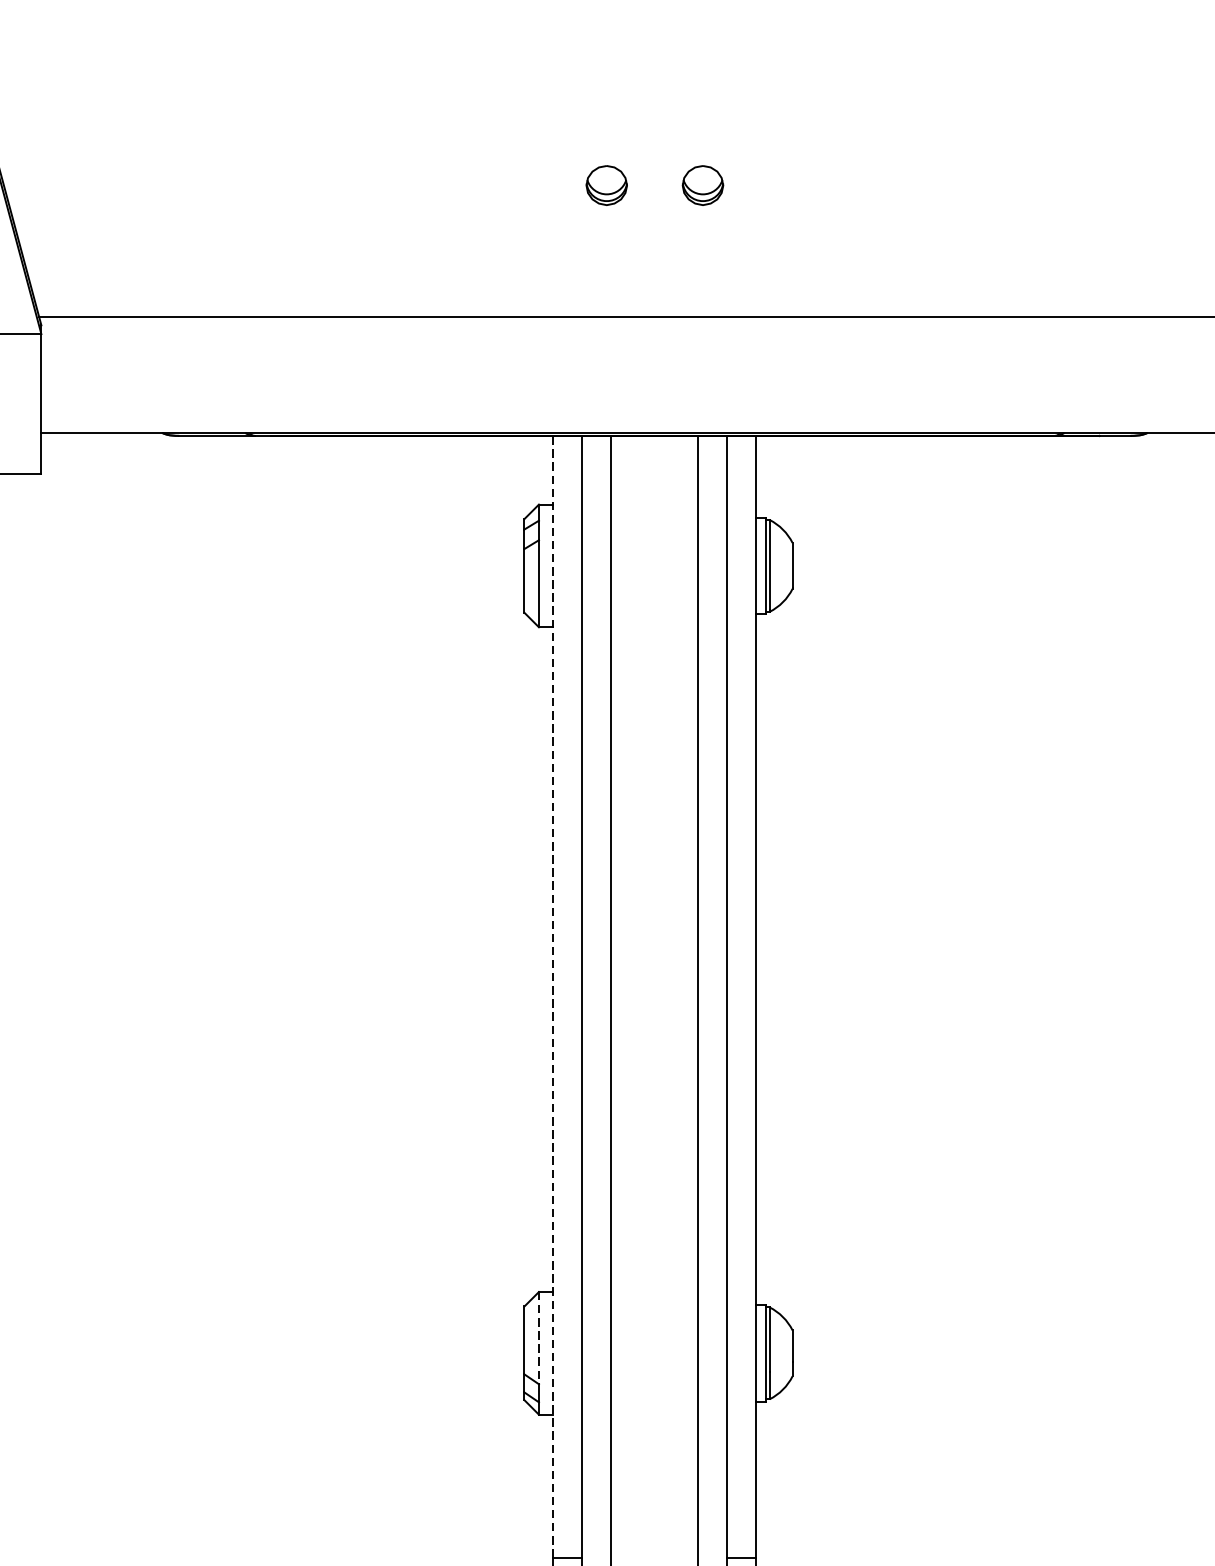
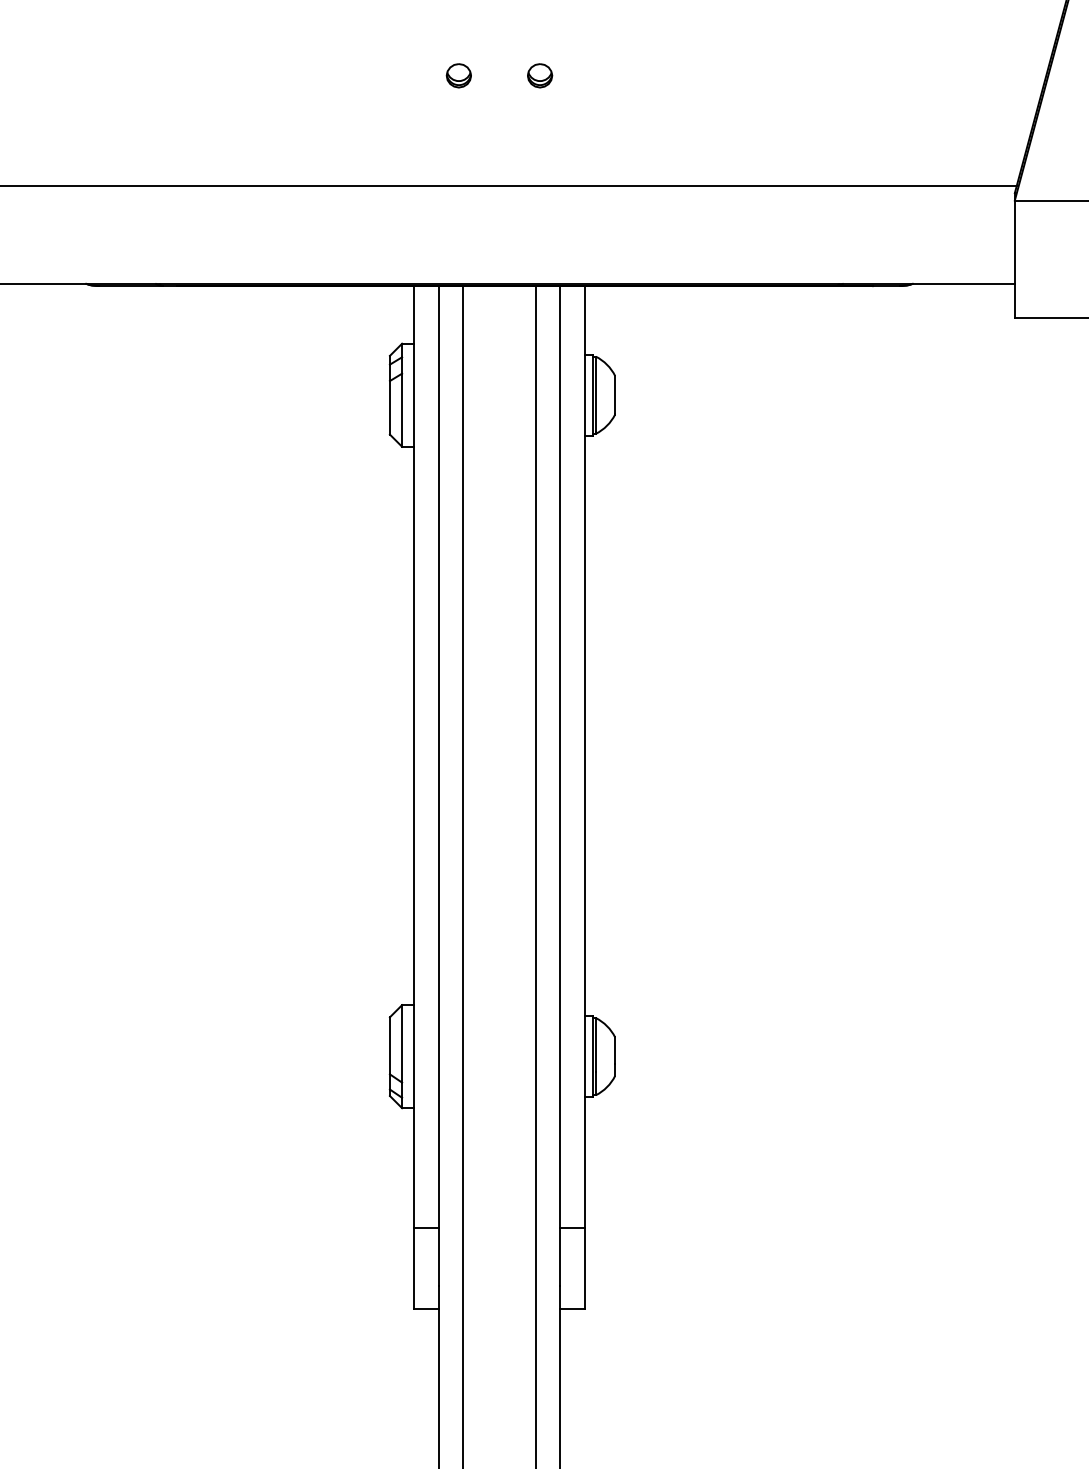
part: (606, 185) -> (458, 75), size x0.71
part: (703, 185) -> (540, 75), size x0.71
line: (553, 996) -> (414, 756), dashed -> solid
line: (539, 1337) -> (402, 1043), dashed -> solid

